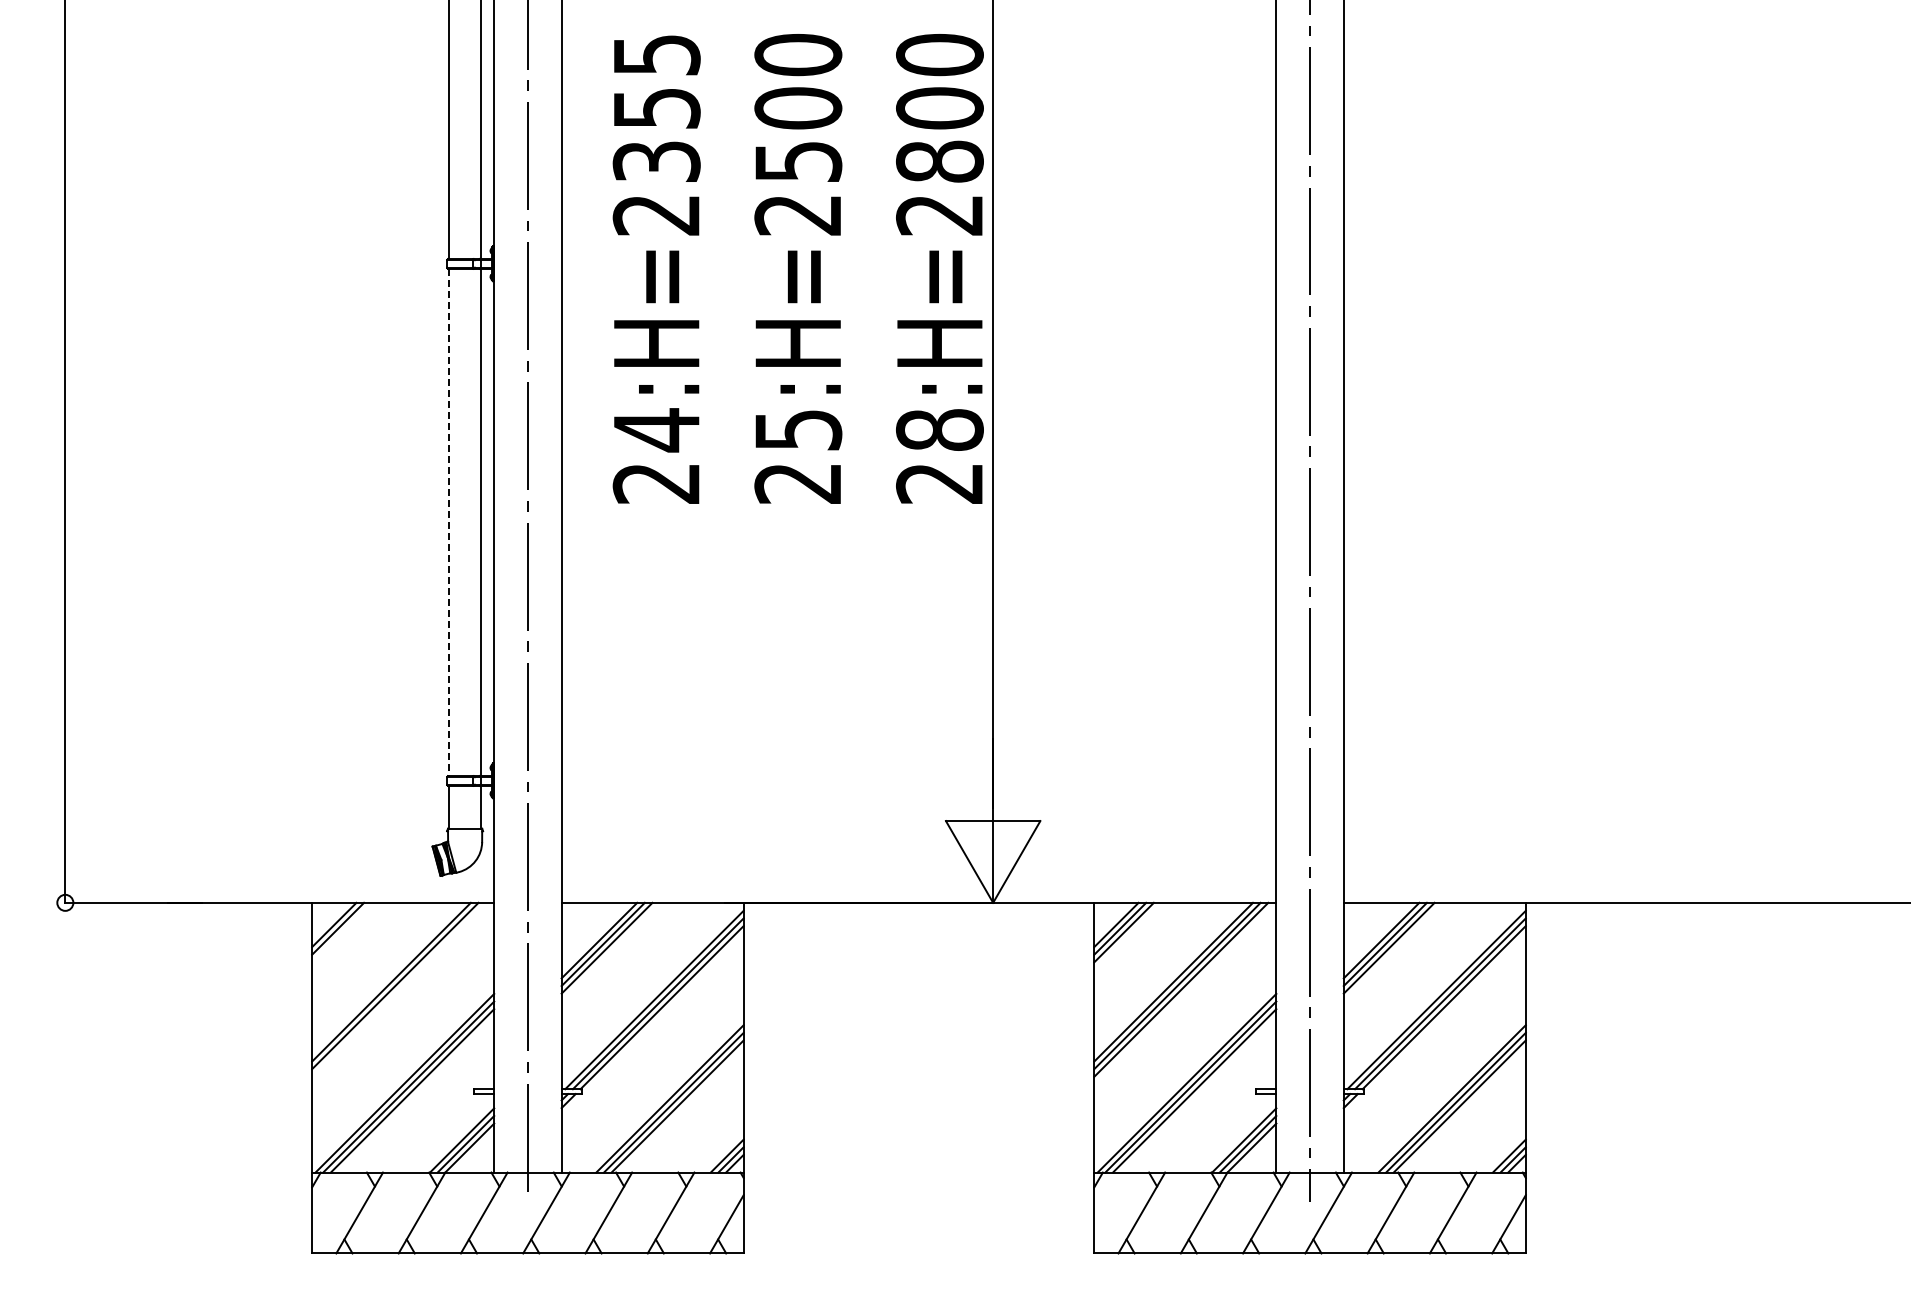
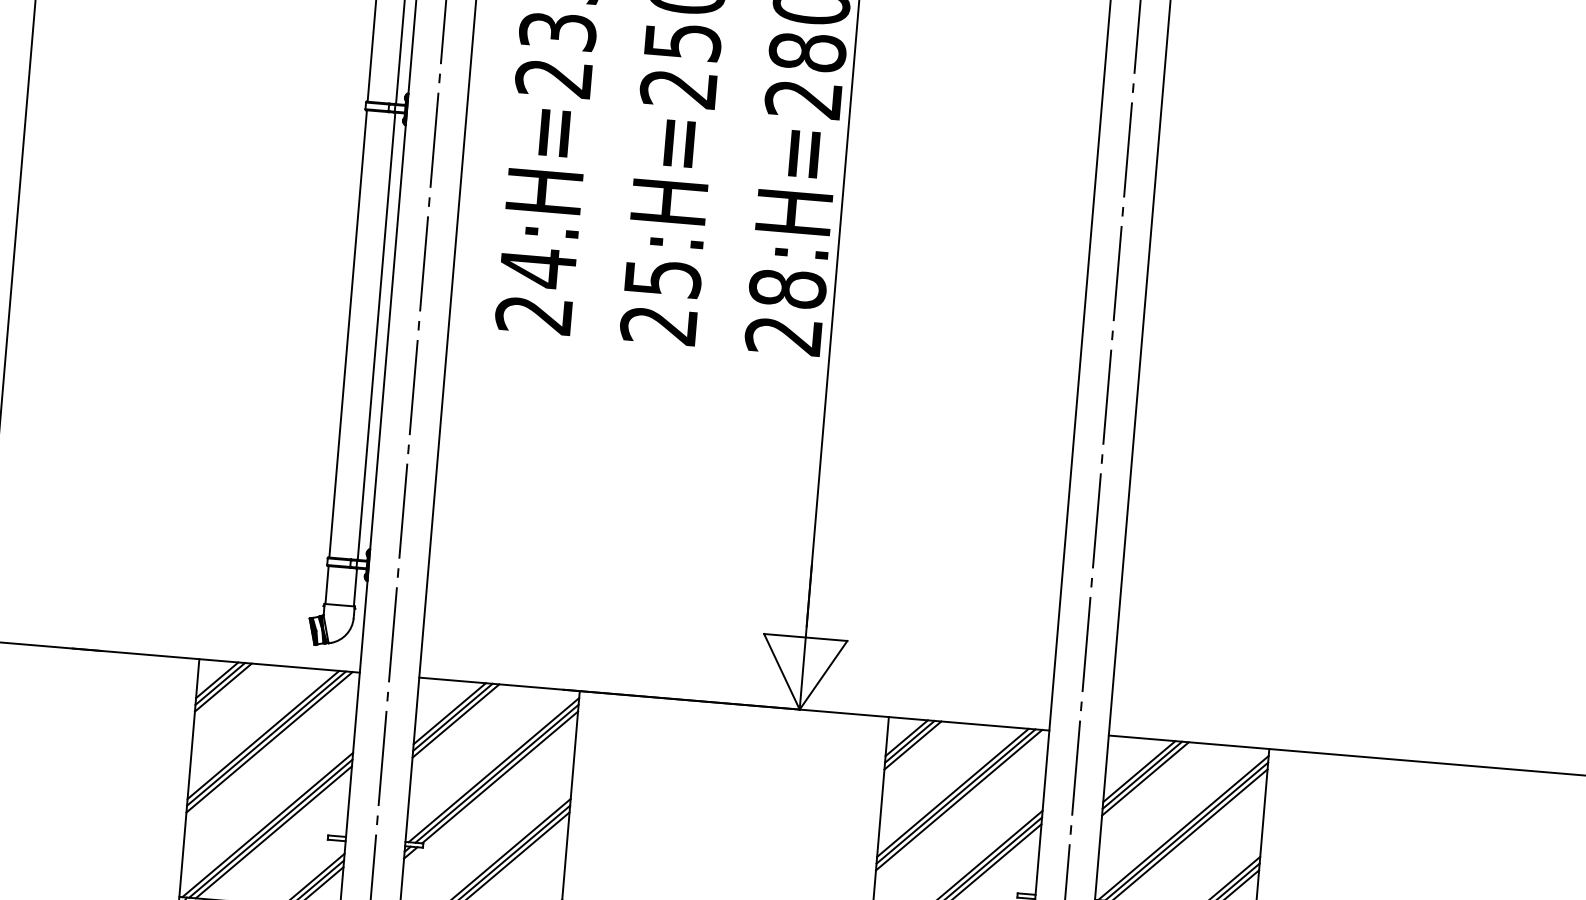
line: (449, 522) -> (348, 334), dashed -> solid
line: (341, 932) -> (223, 687), added
line: (399, 989) -> (269, 742), added

